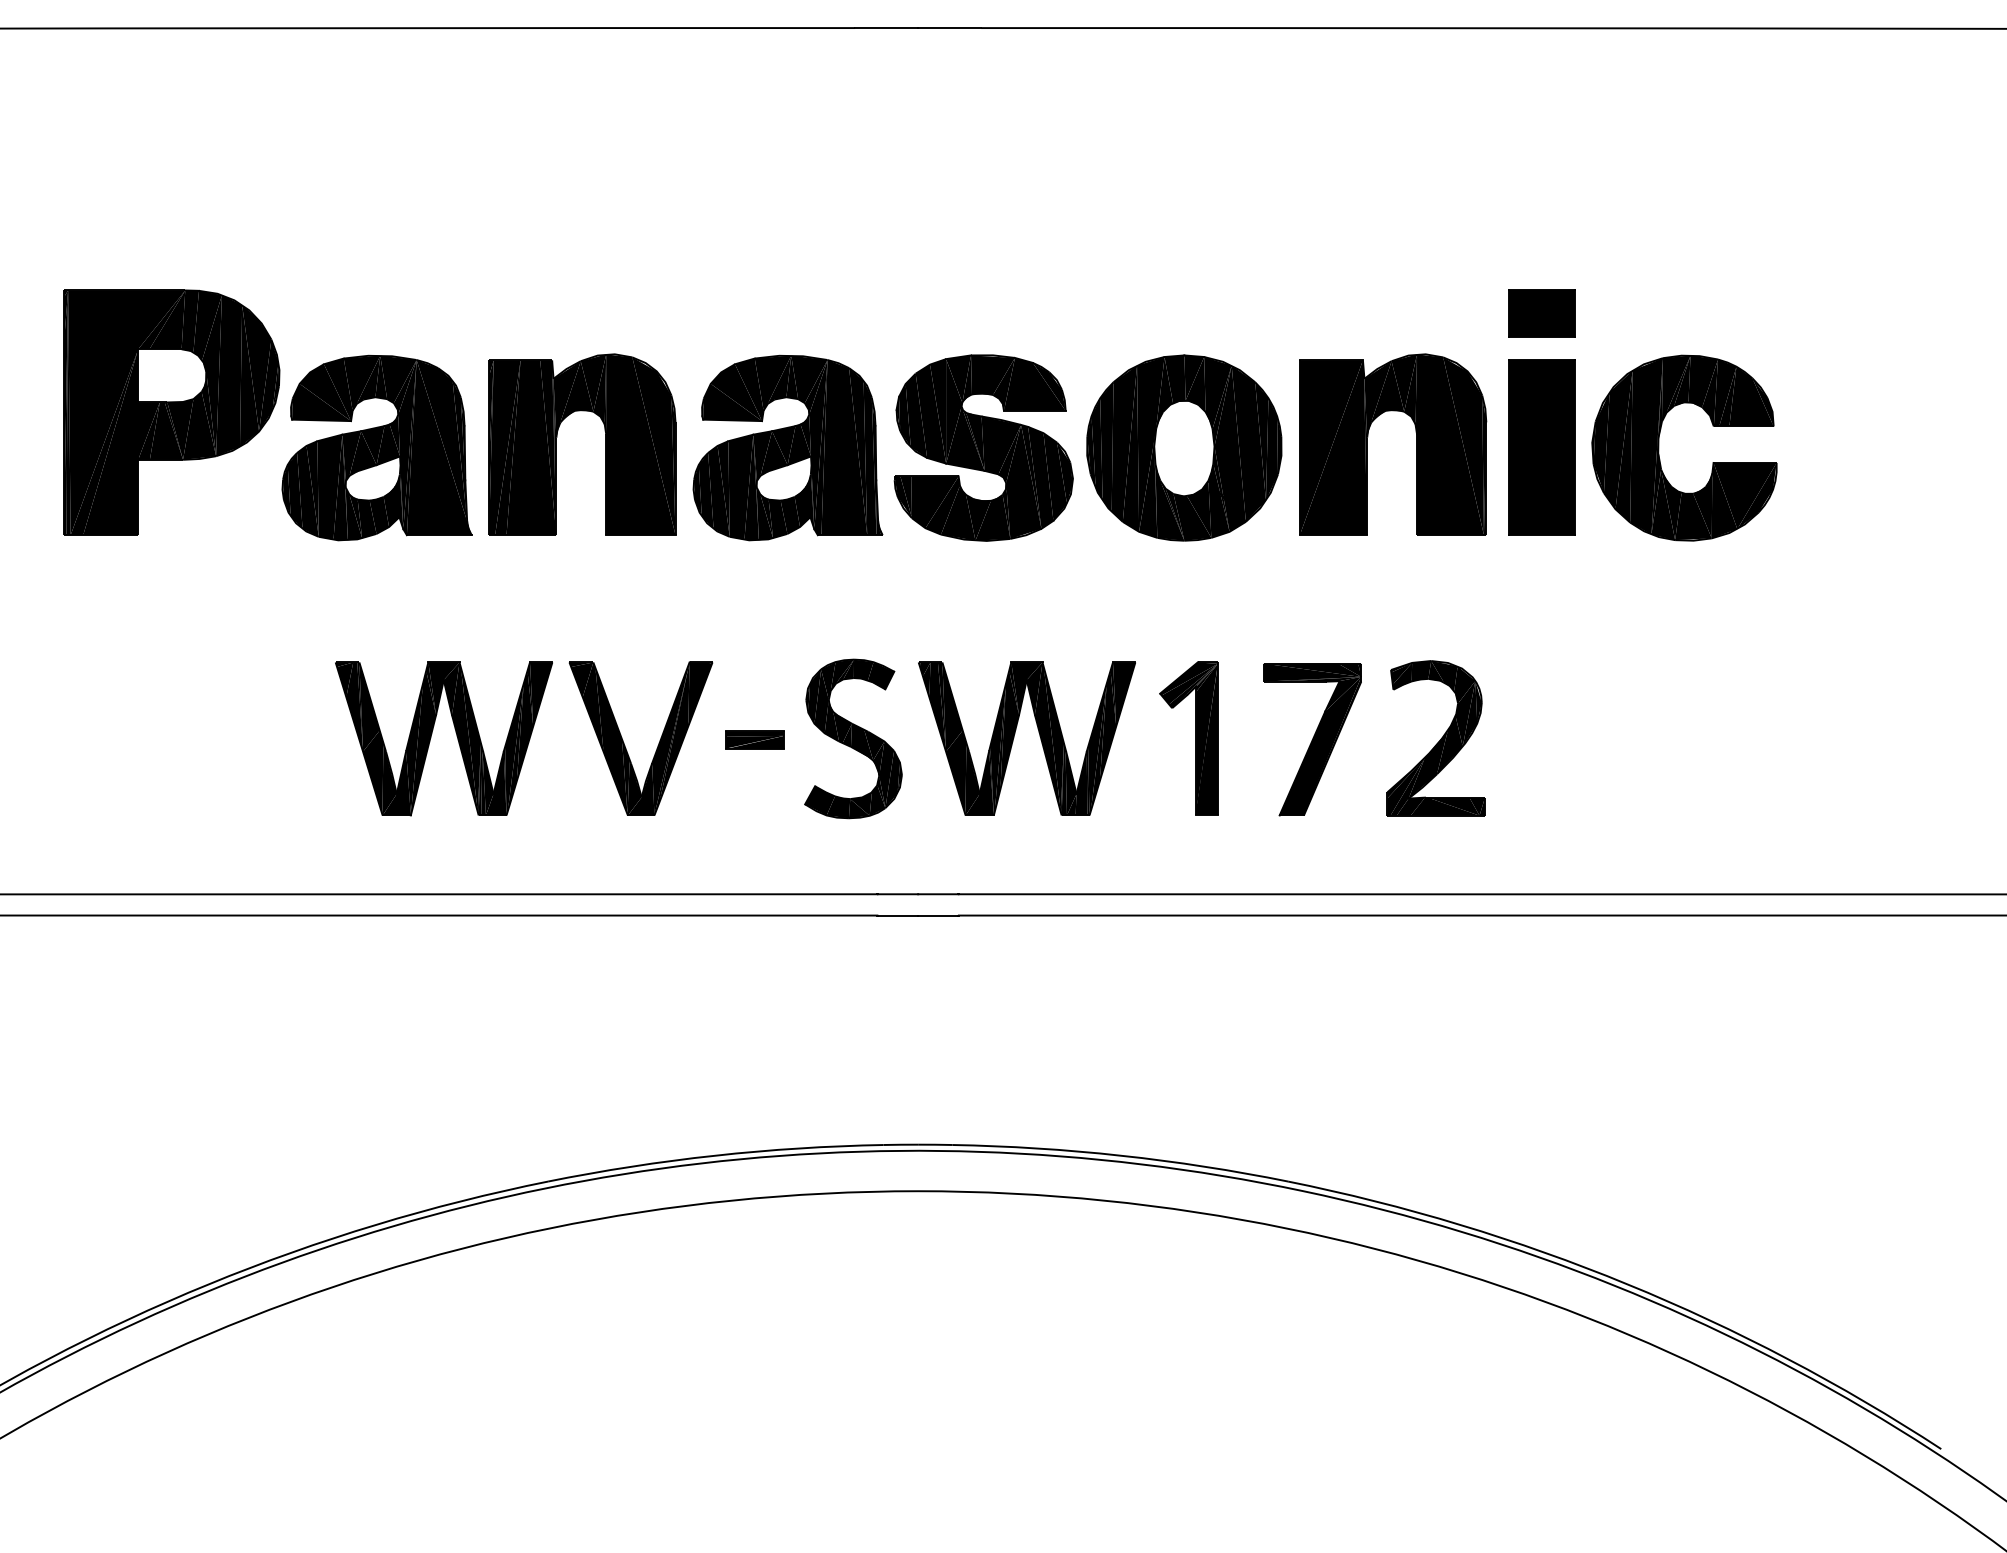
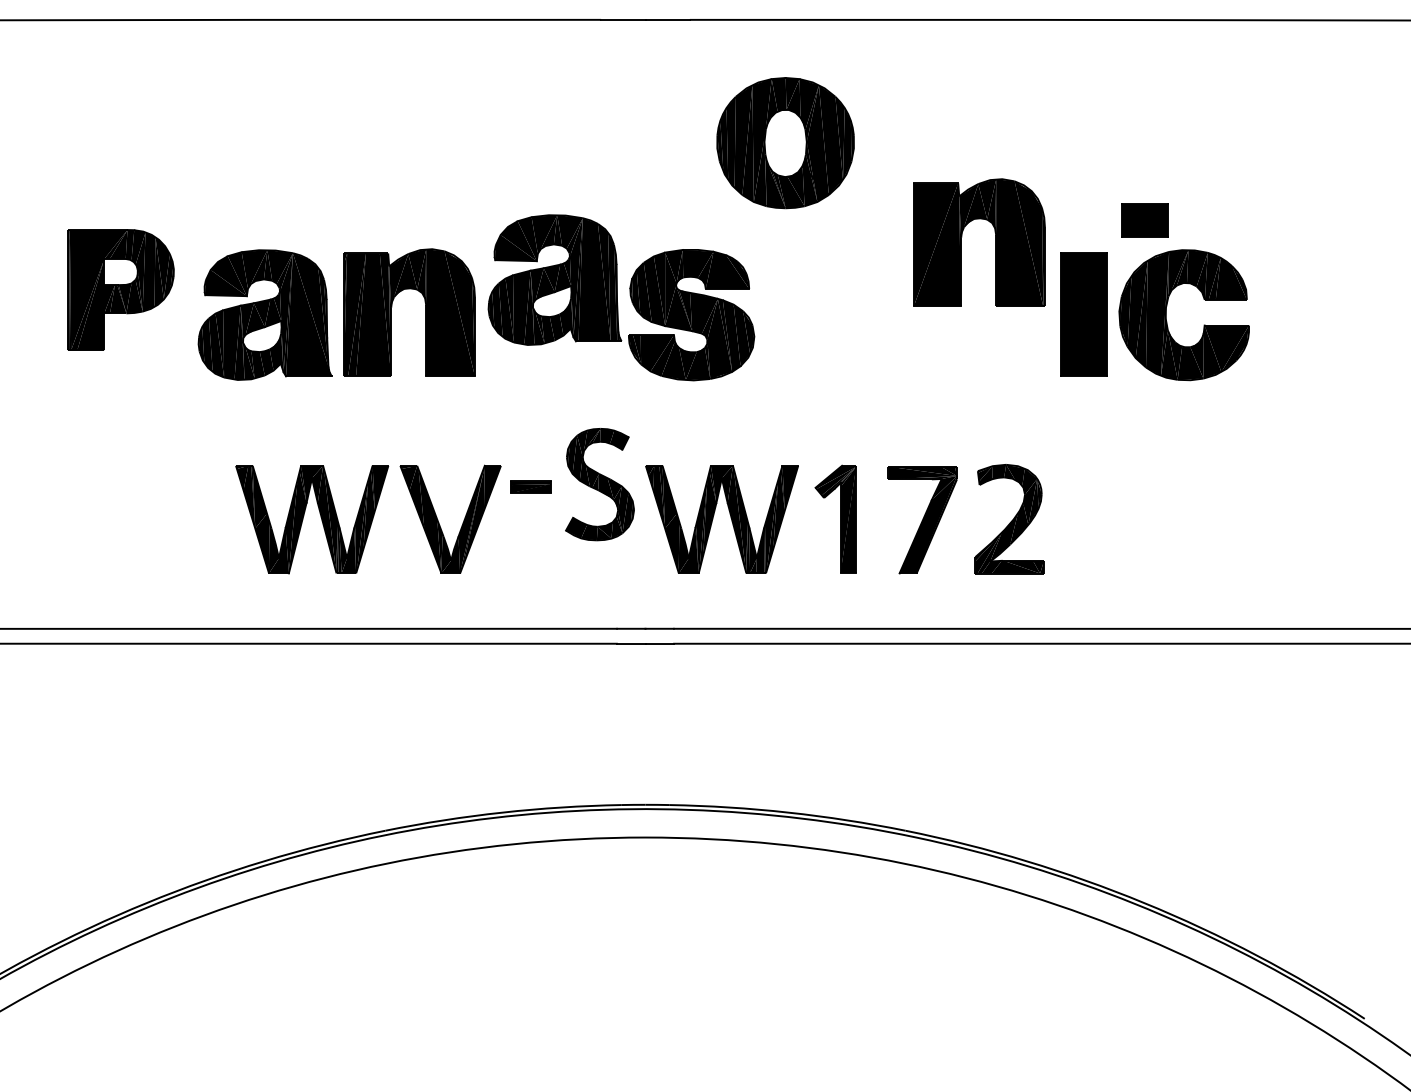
part: (1541, 313) -> (1144, 220), moved
part: (171, 411) -> (120, 289), size x0.7
part: (1416, 444) -> (995, 242), moved
part: (787, 447) -> (554, 279), moved
part: (1184, 448) -> (785, 143), moved
part: (754, 738) -> (530, 486), moved
part: (852, 738) -> (599, 484), moved

